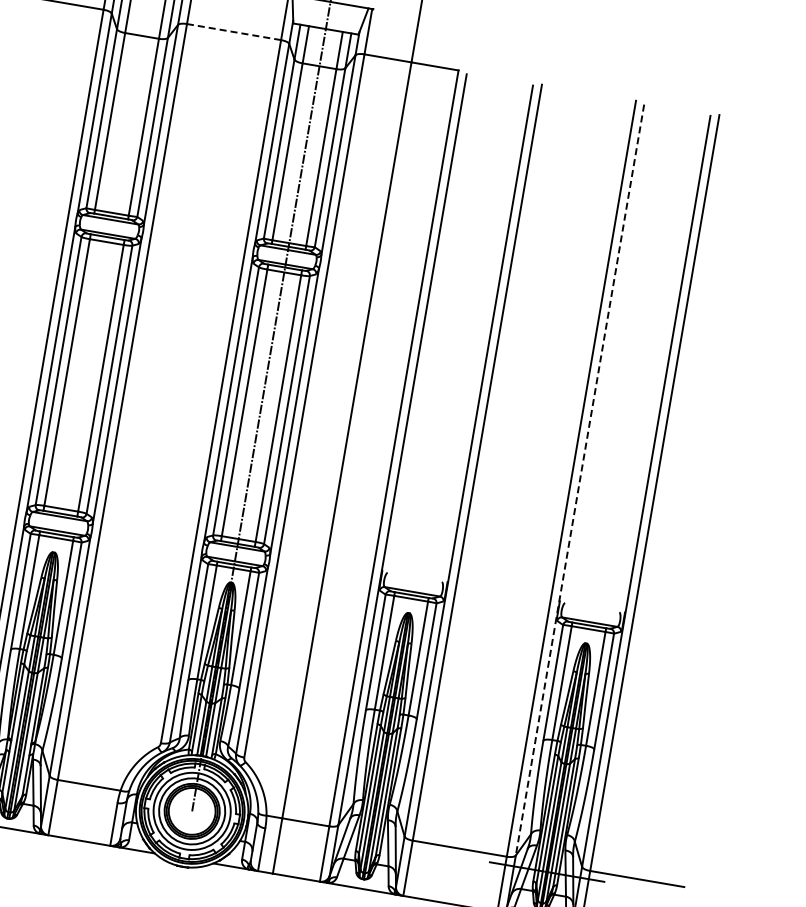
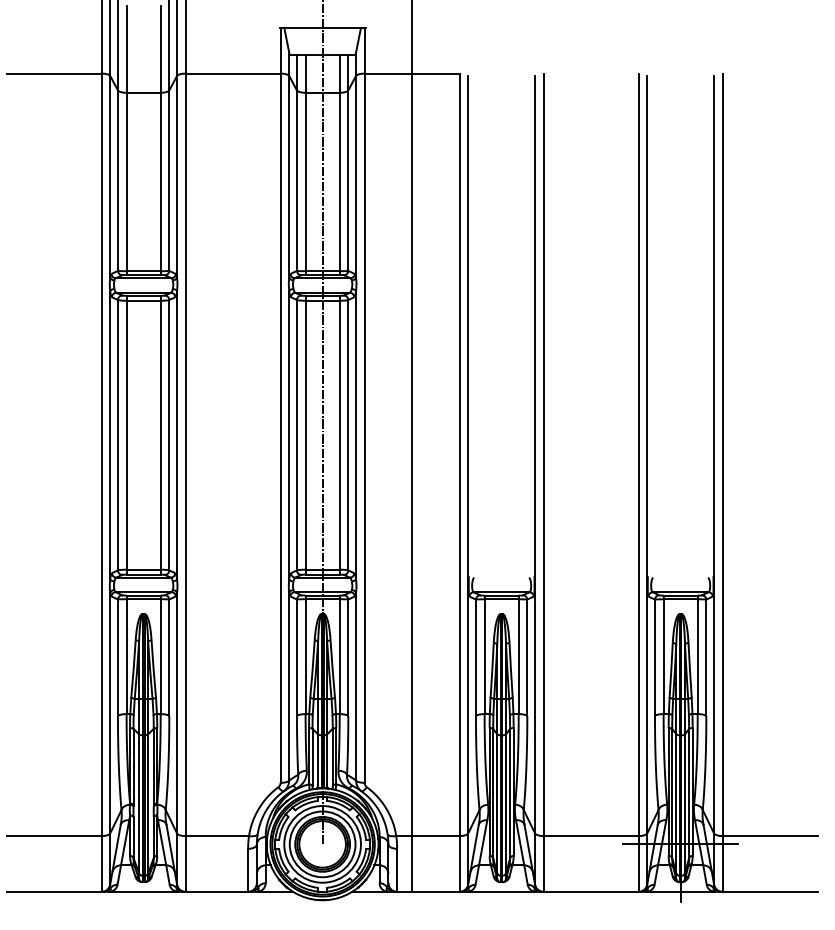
line: (233, 31) -> (232, 73), dashed -> solid
line: (580, 479) -> (647, 454), dashed -> solid

